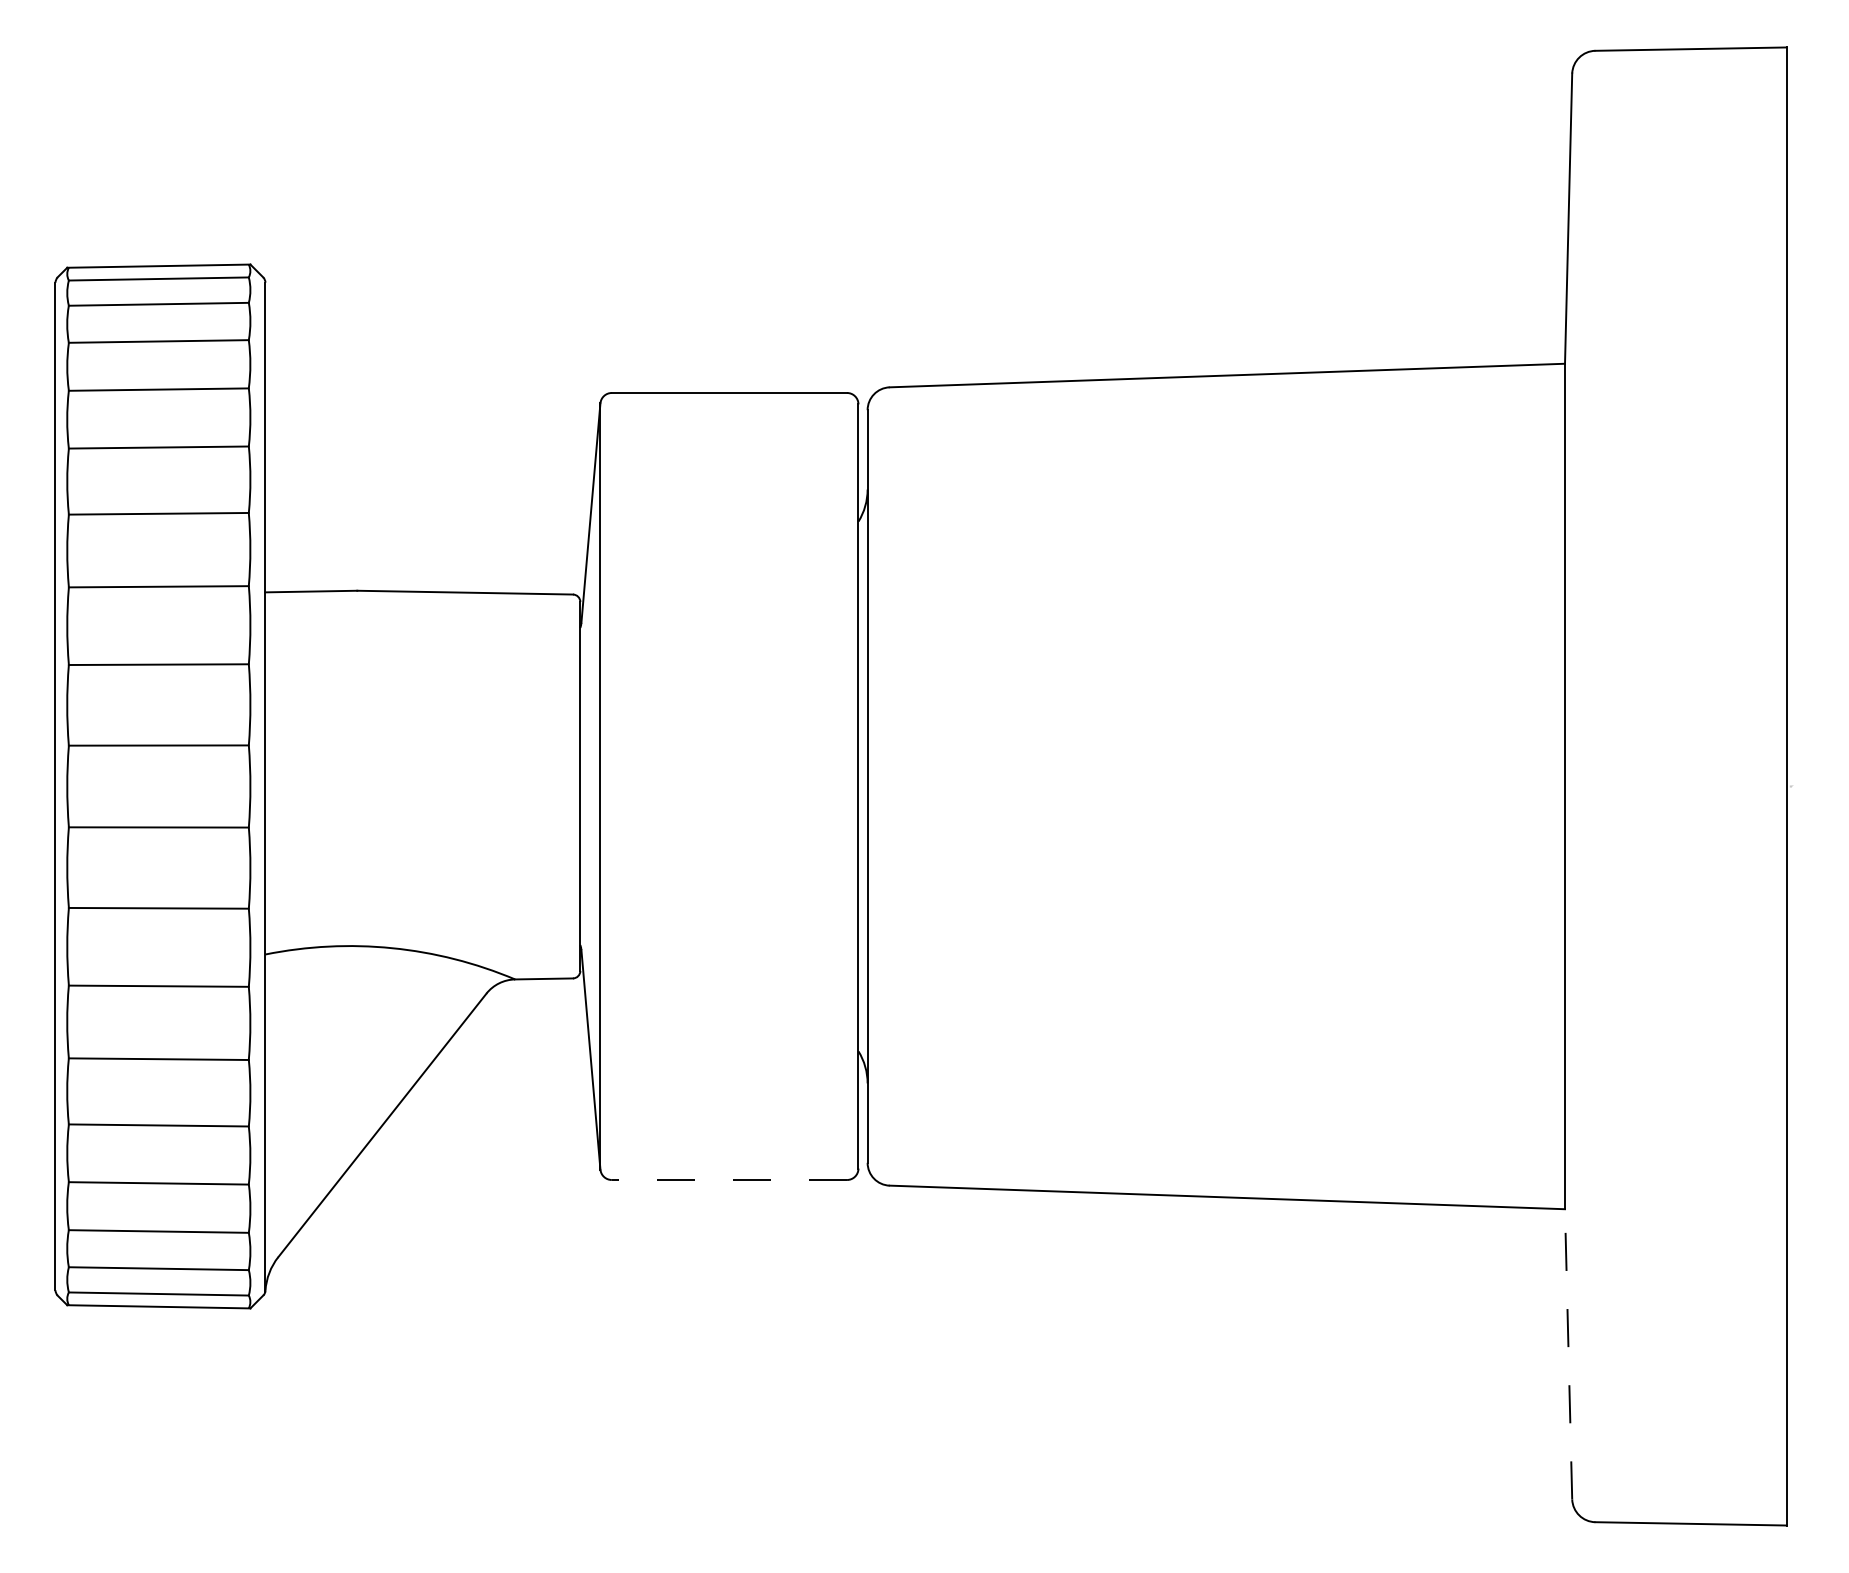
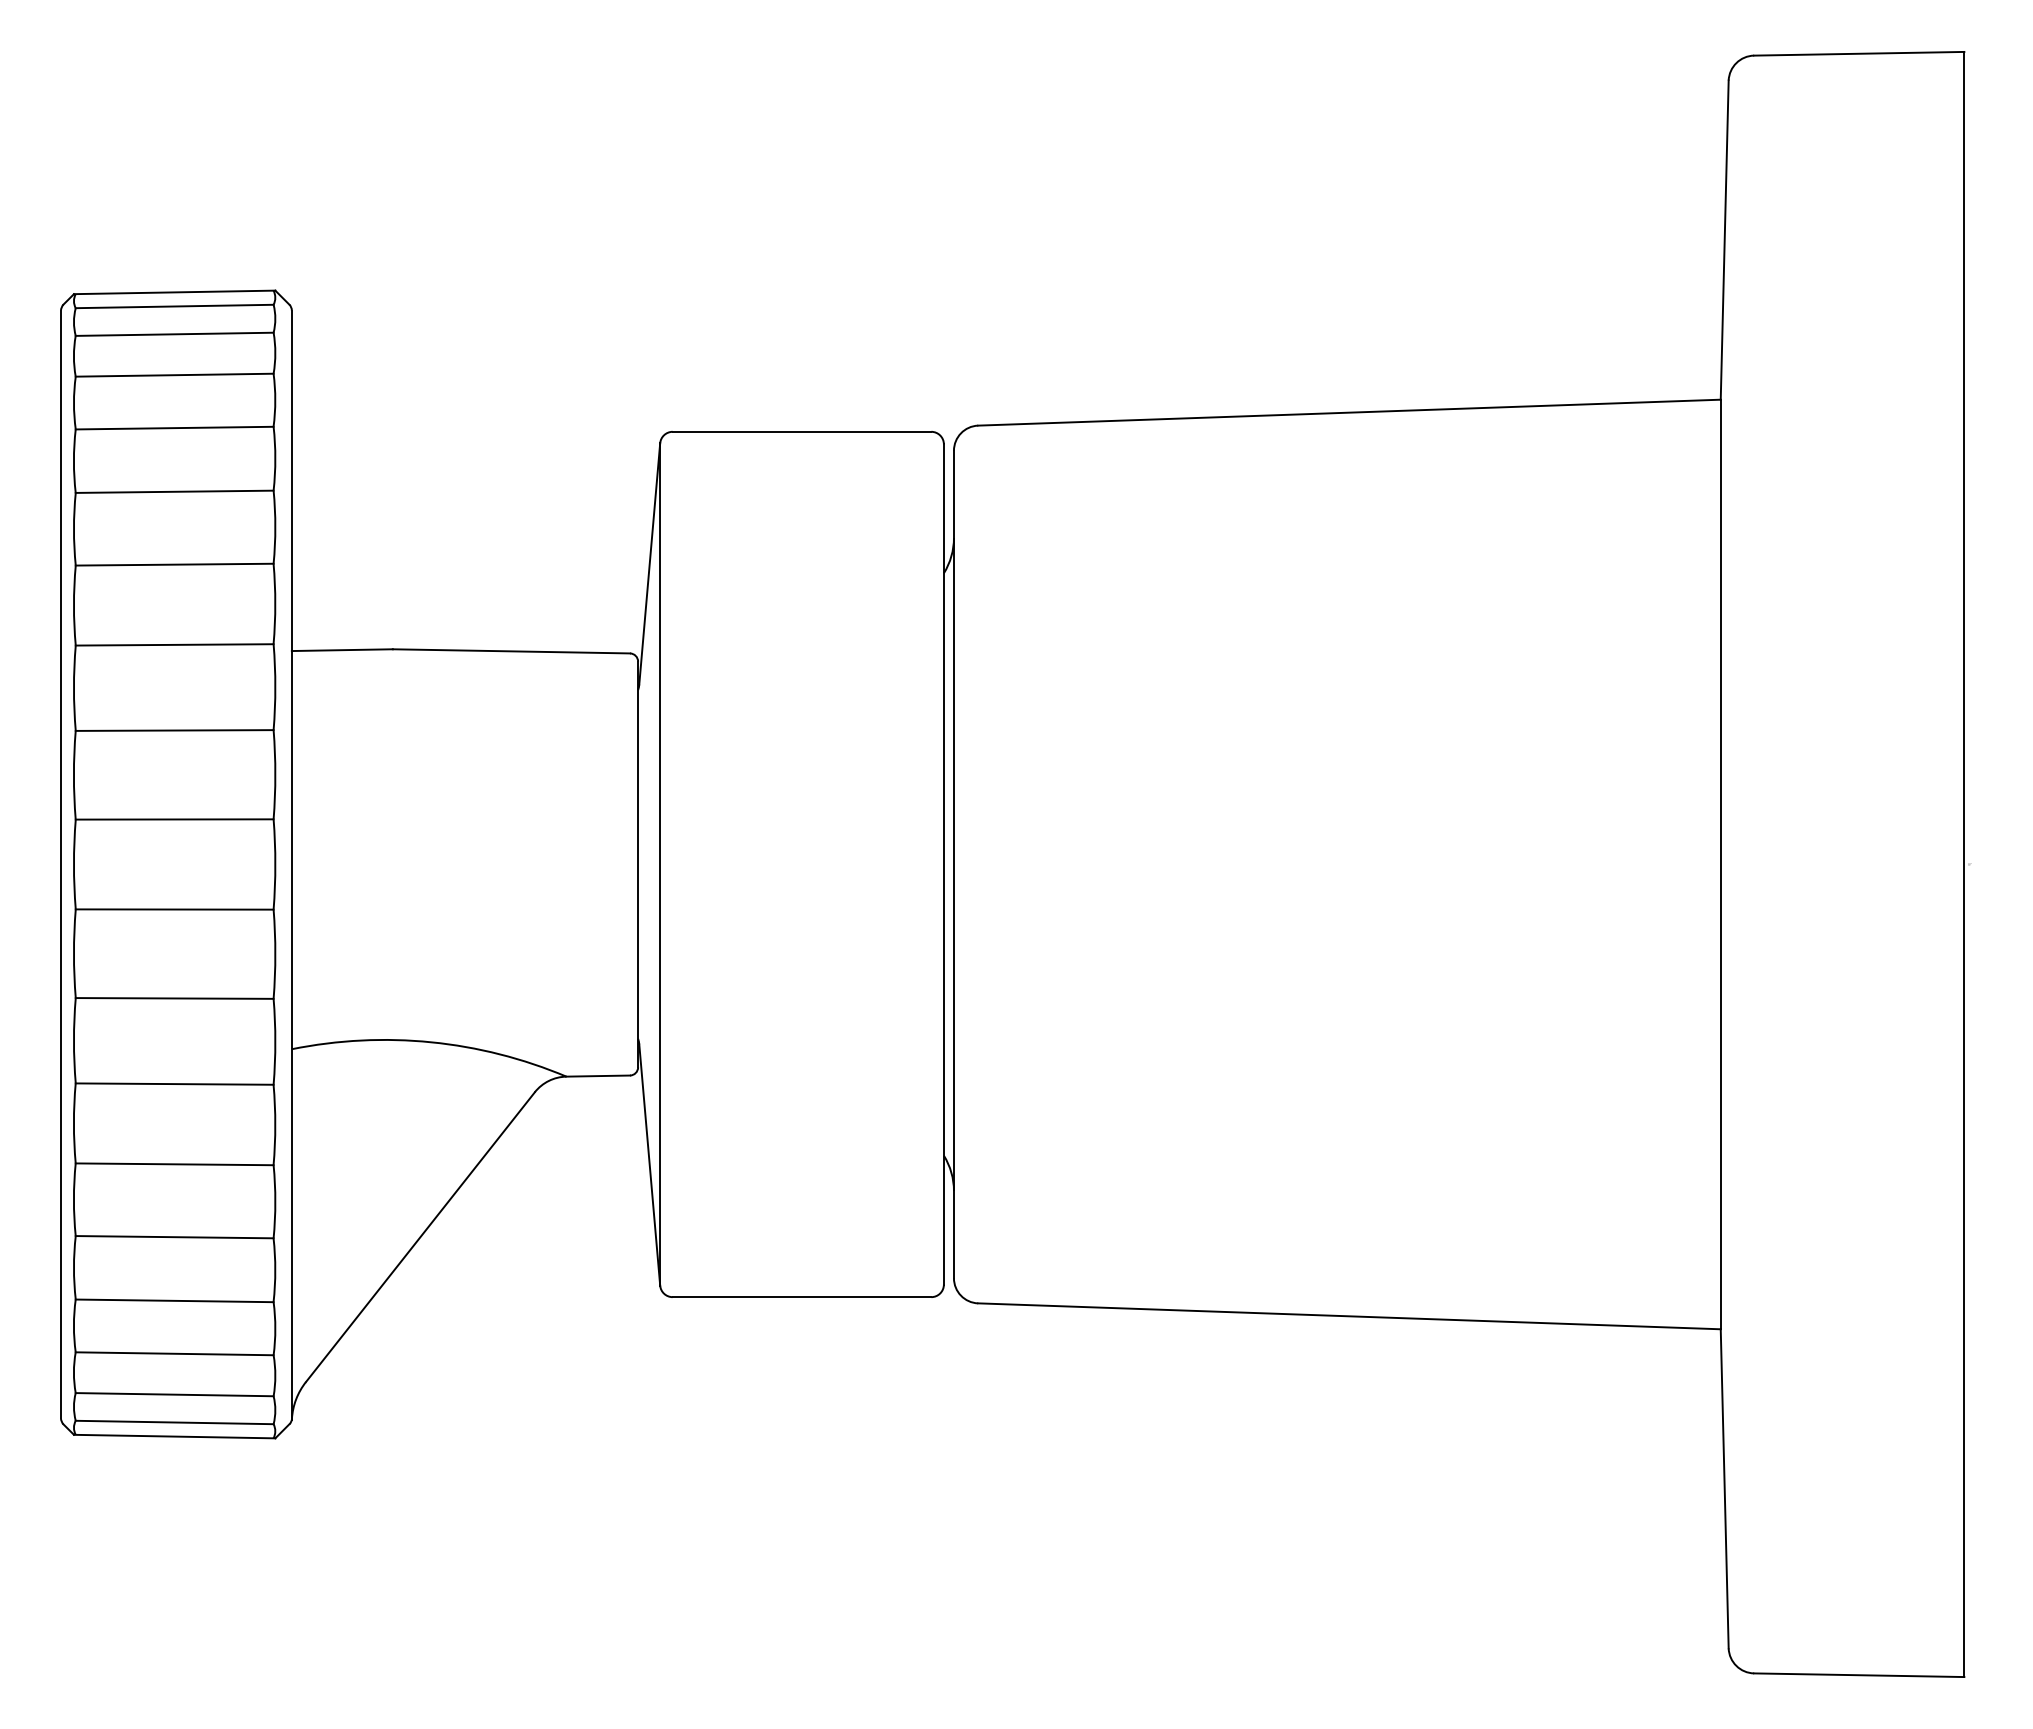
line: (728, 1180) -> (801, 1297), dashed -> solid
line: (1568, 1354) -> (1724, 1488), dashed -> solid

